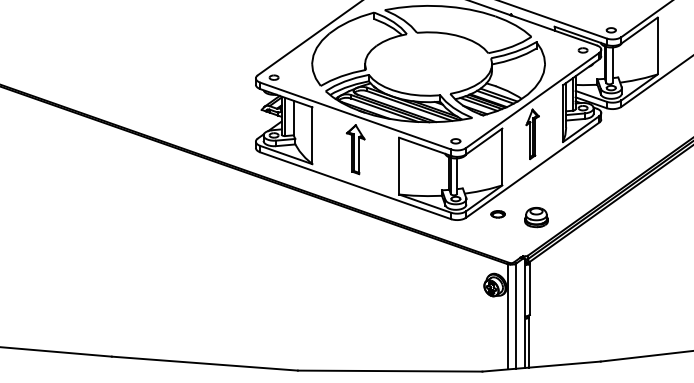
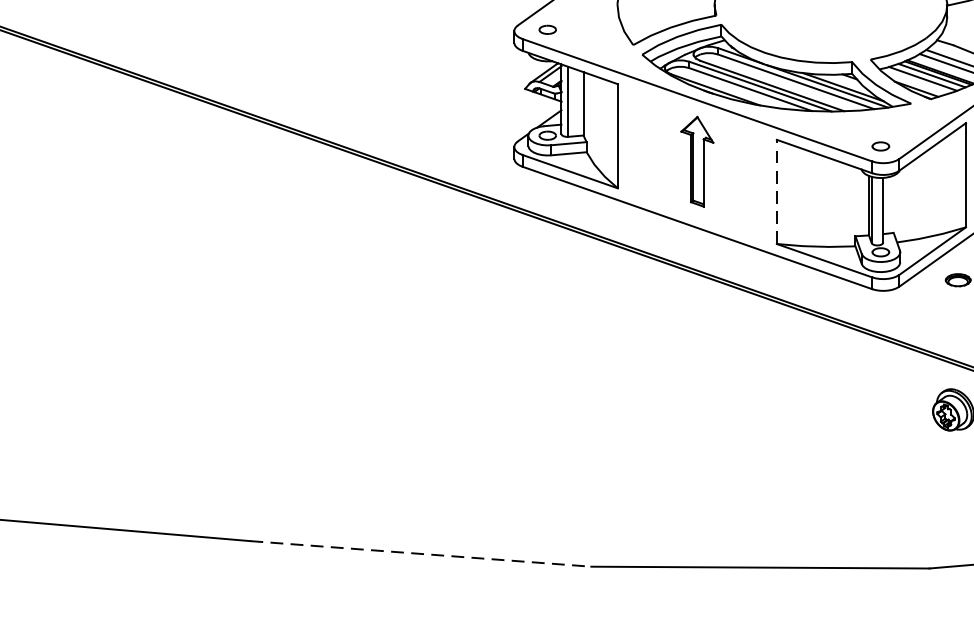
line: (399, 165) -> (777, 190), solid -> dashed
line: (205, 363) -> (421, 553), solid -> dashed

